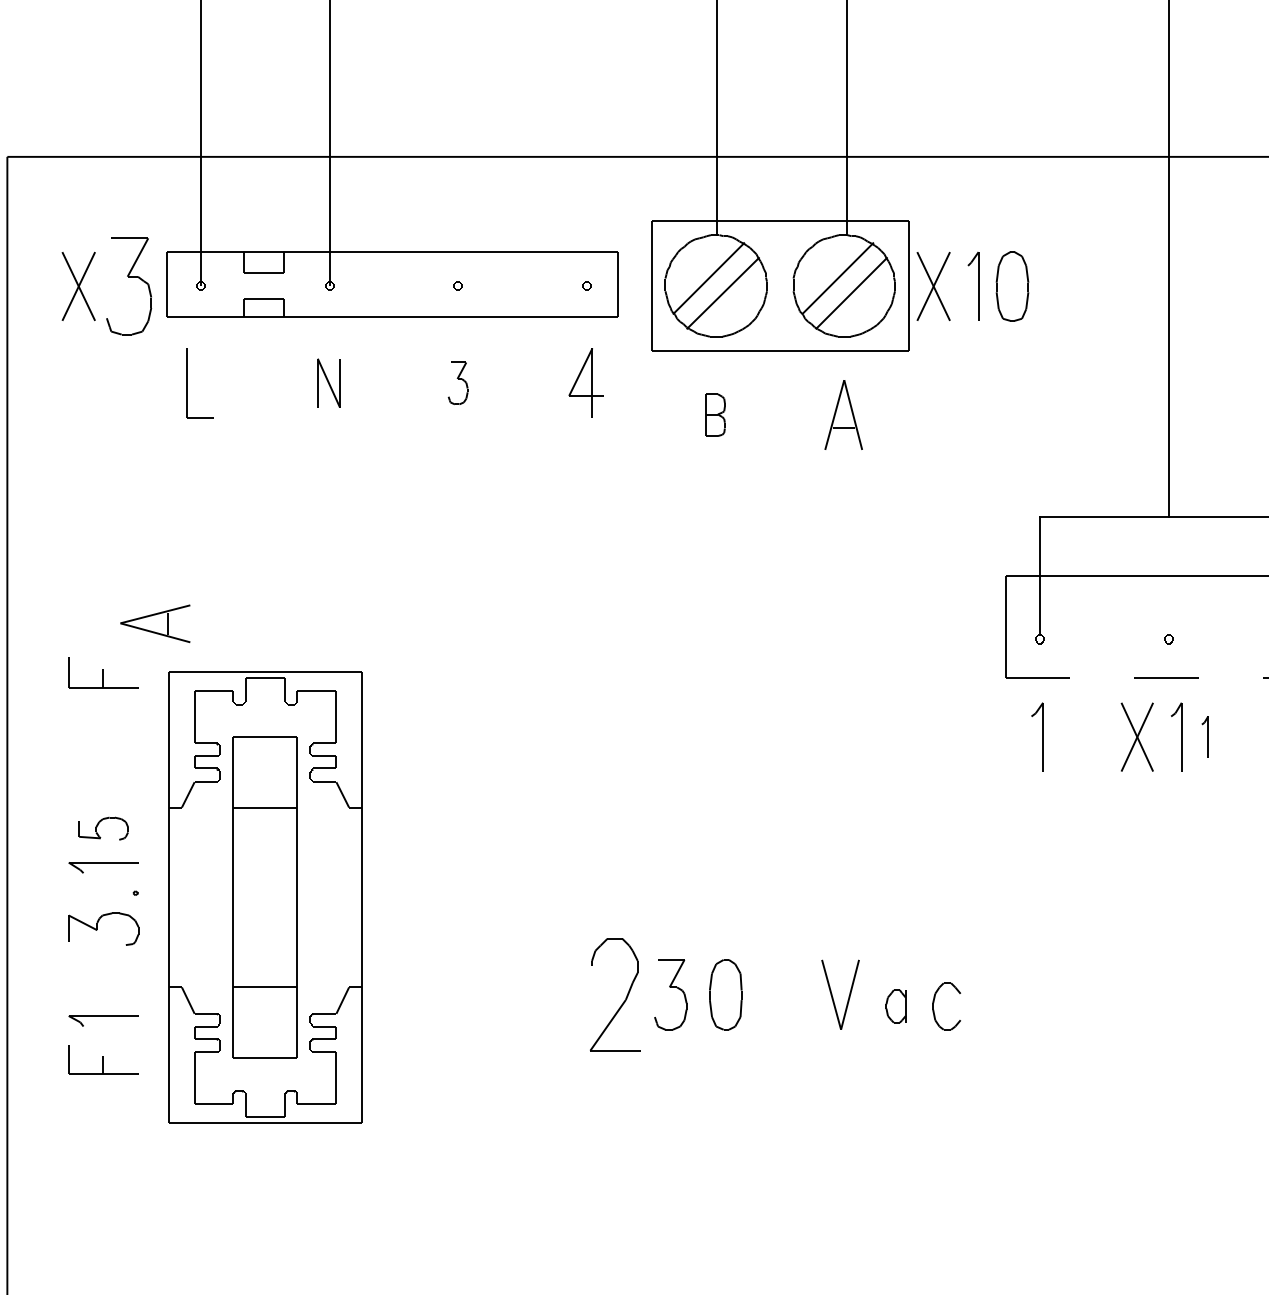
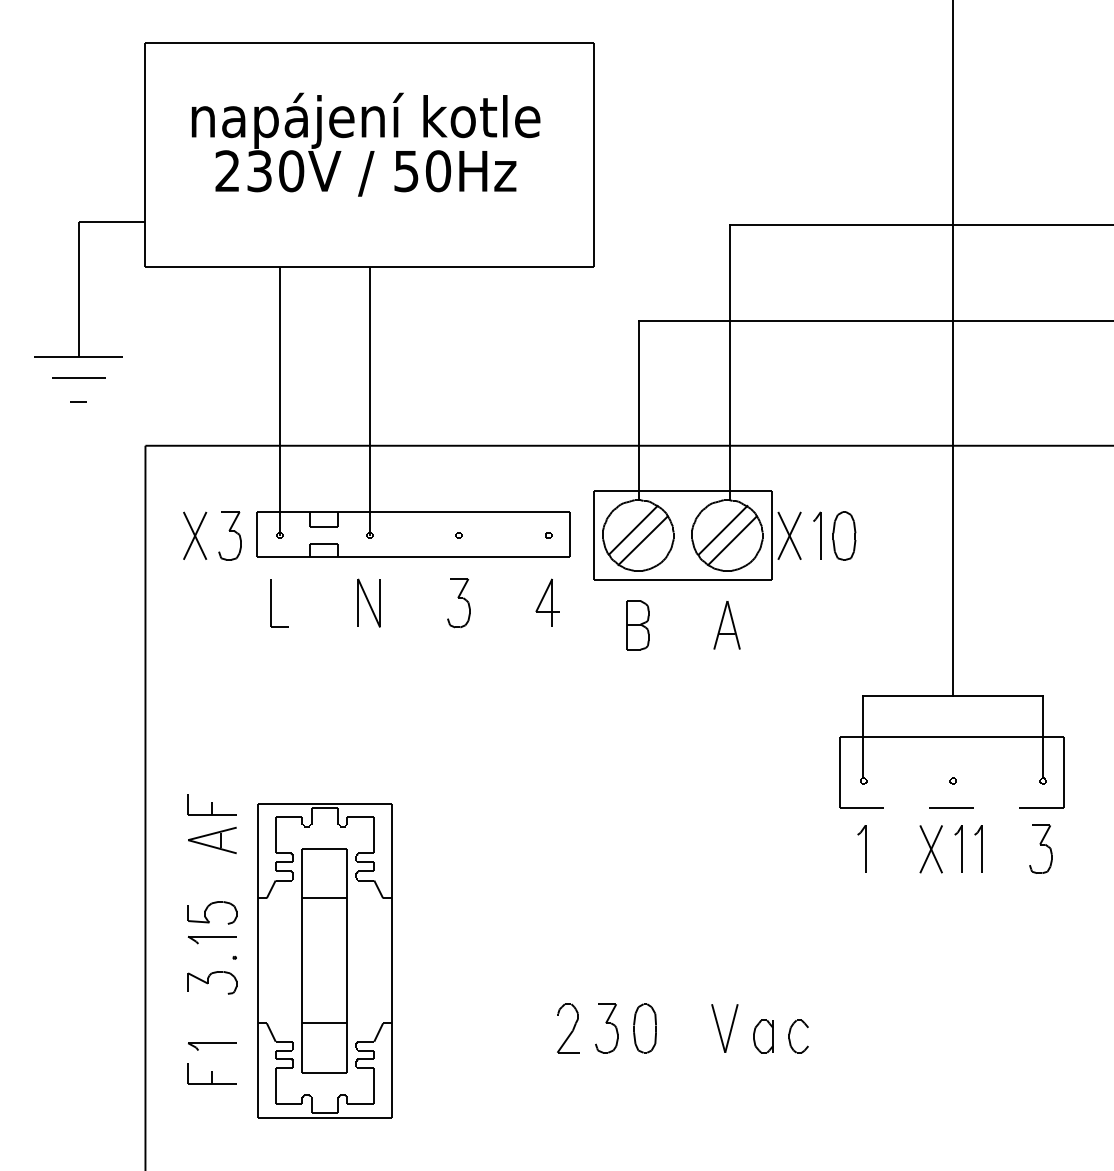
part: (128, 285) -> (229, 535), size x0.71
part: (328, 382) -> (368, 602), size x1.43
part: (457, 383) -> (458, 603), size x1.67
part: (714, 415) -> (637, 625), size x1.67
part: (155, 623) -> (212, 840), moved
part: (1205, 736) -> (978, 848), size x1.67
part: (103, 828) -> (212, 912), size x1.43
part: (615, 994) -> (568, 1028), size x0.62
part: (896, 1006) -> (763, 1036), size x1.43

